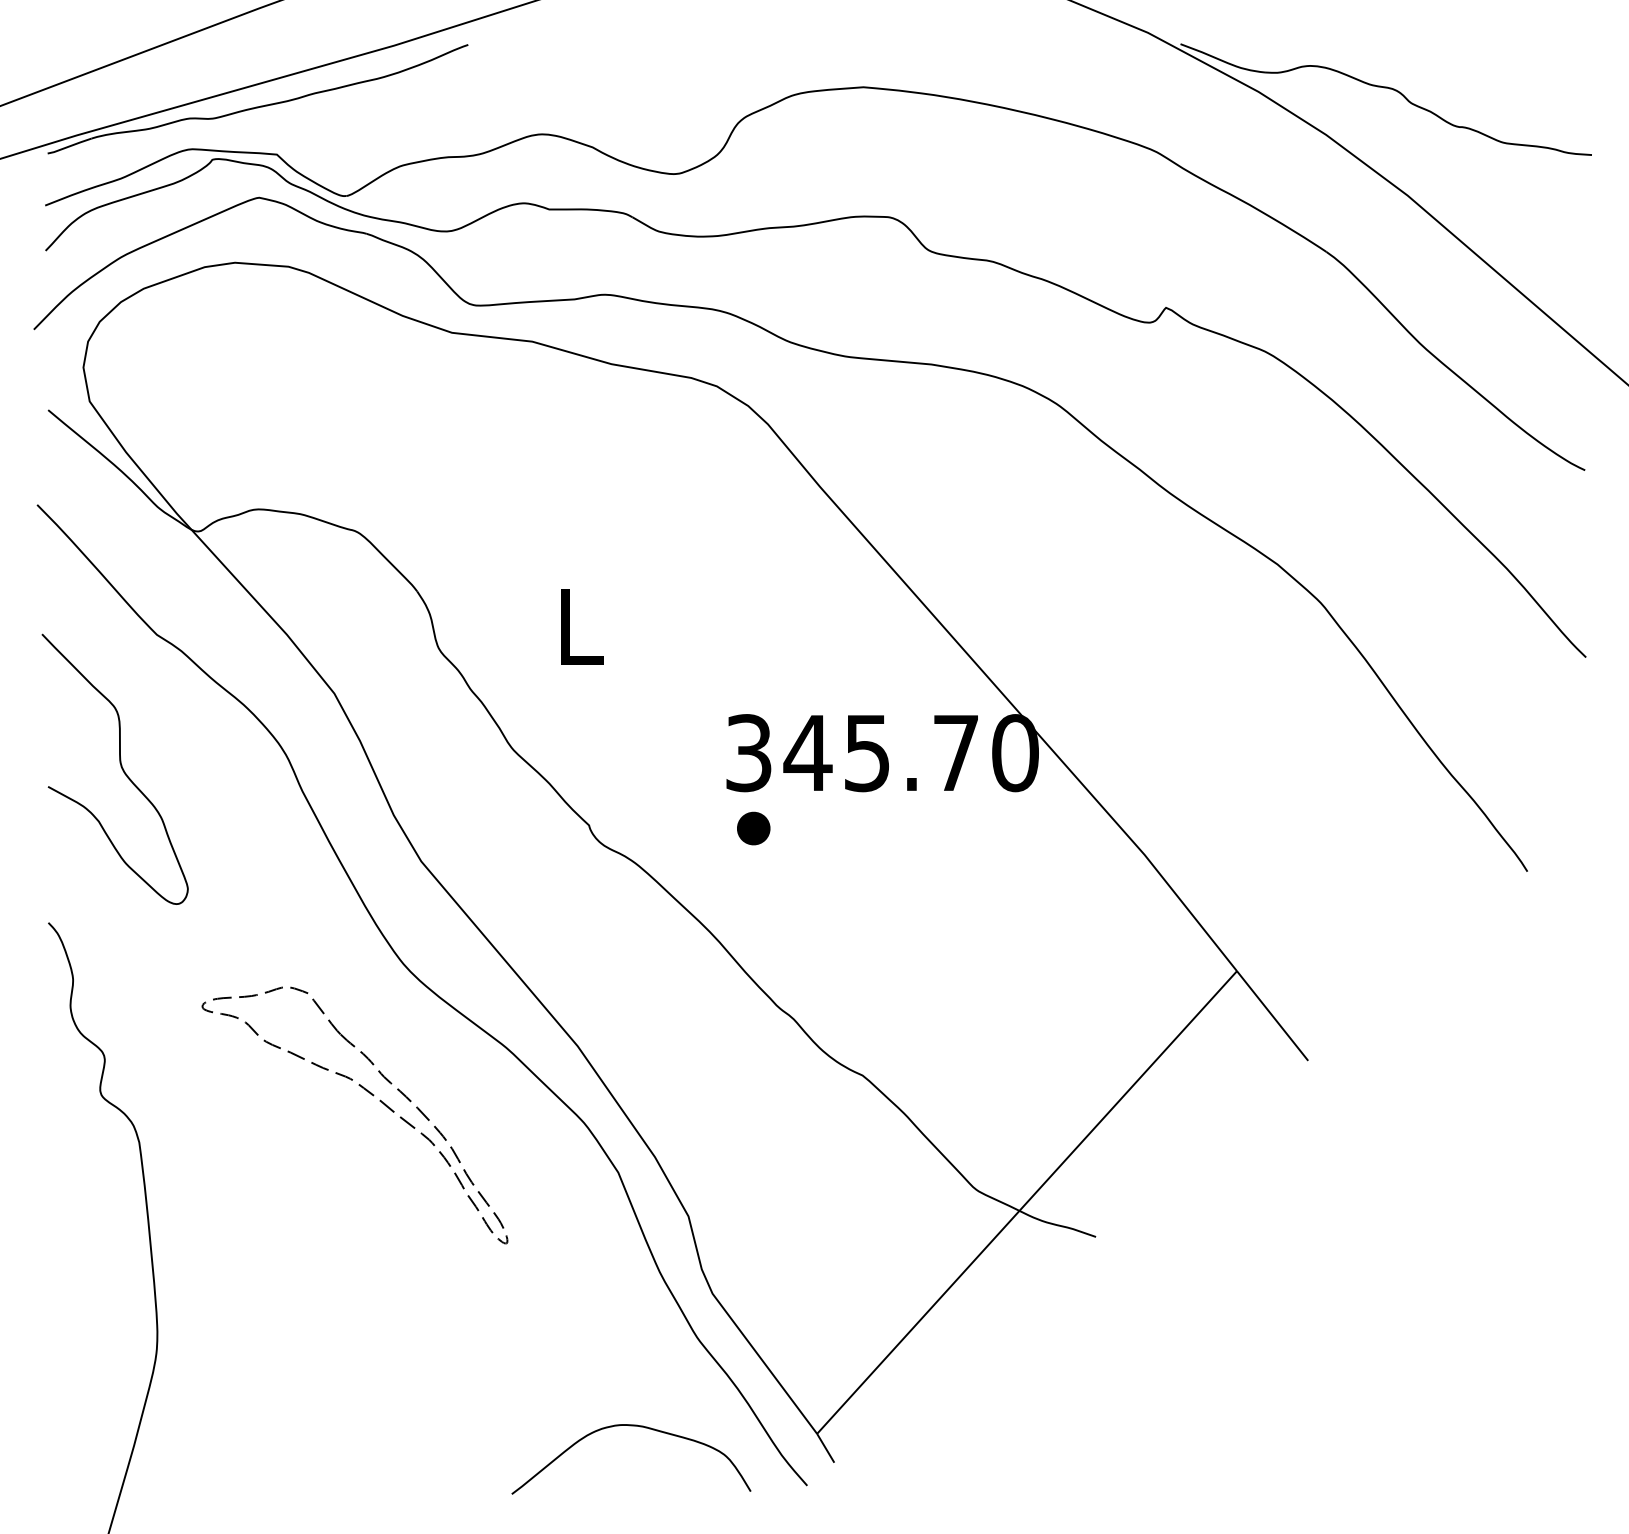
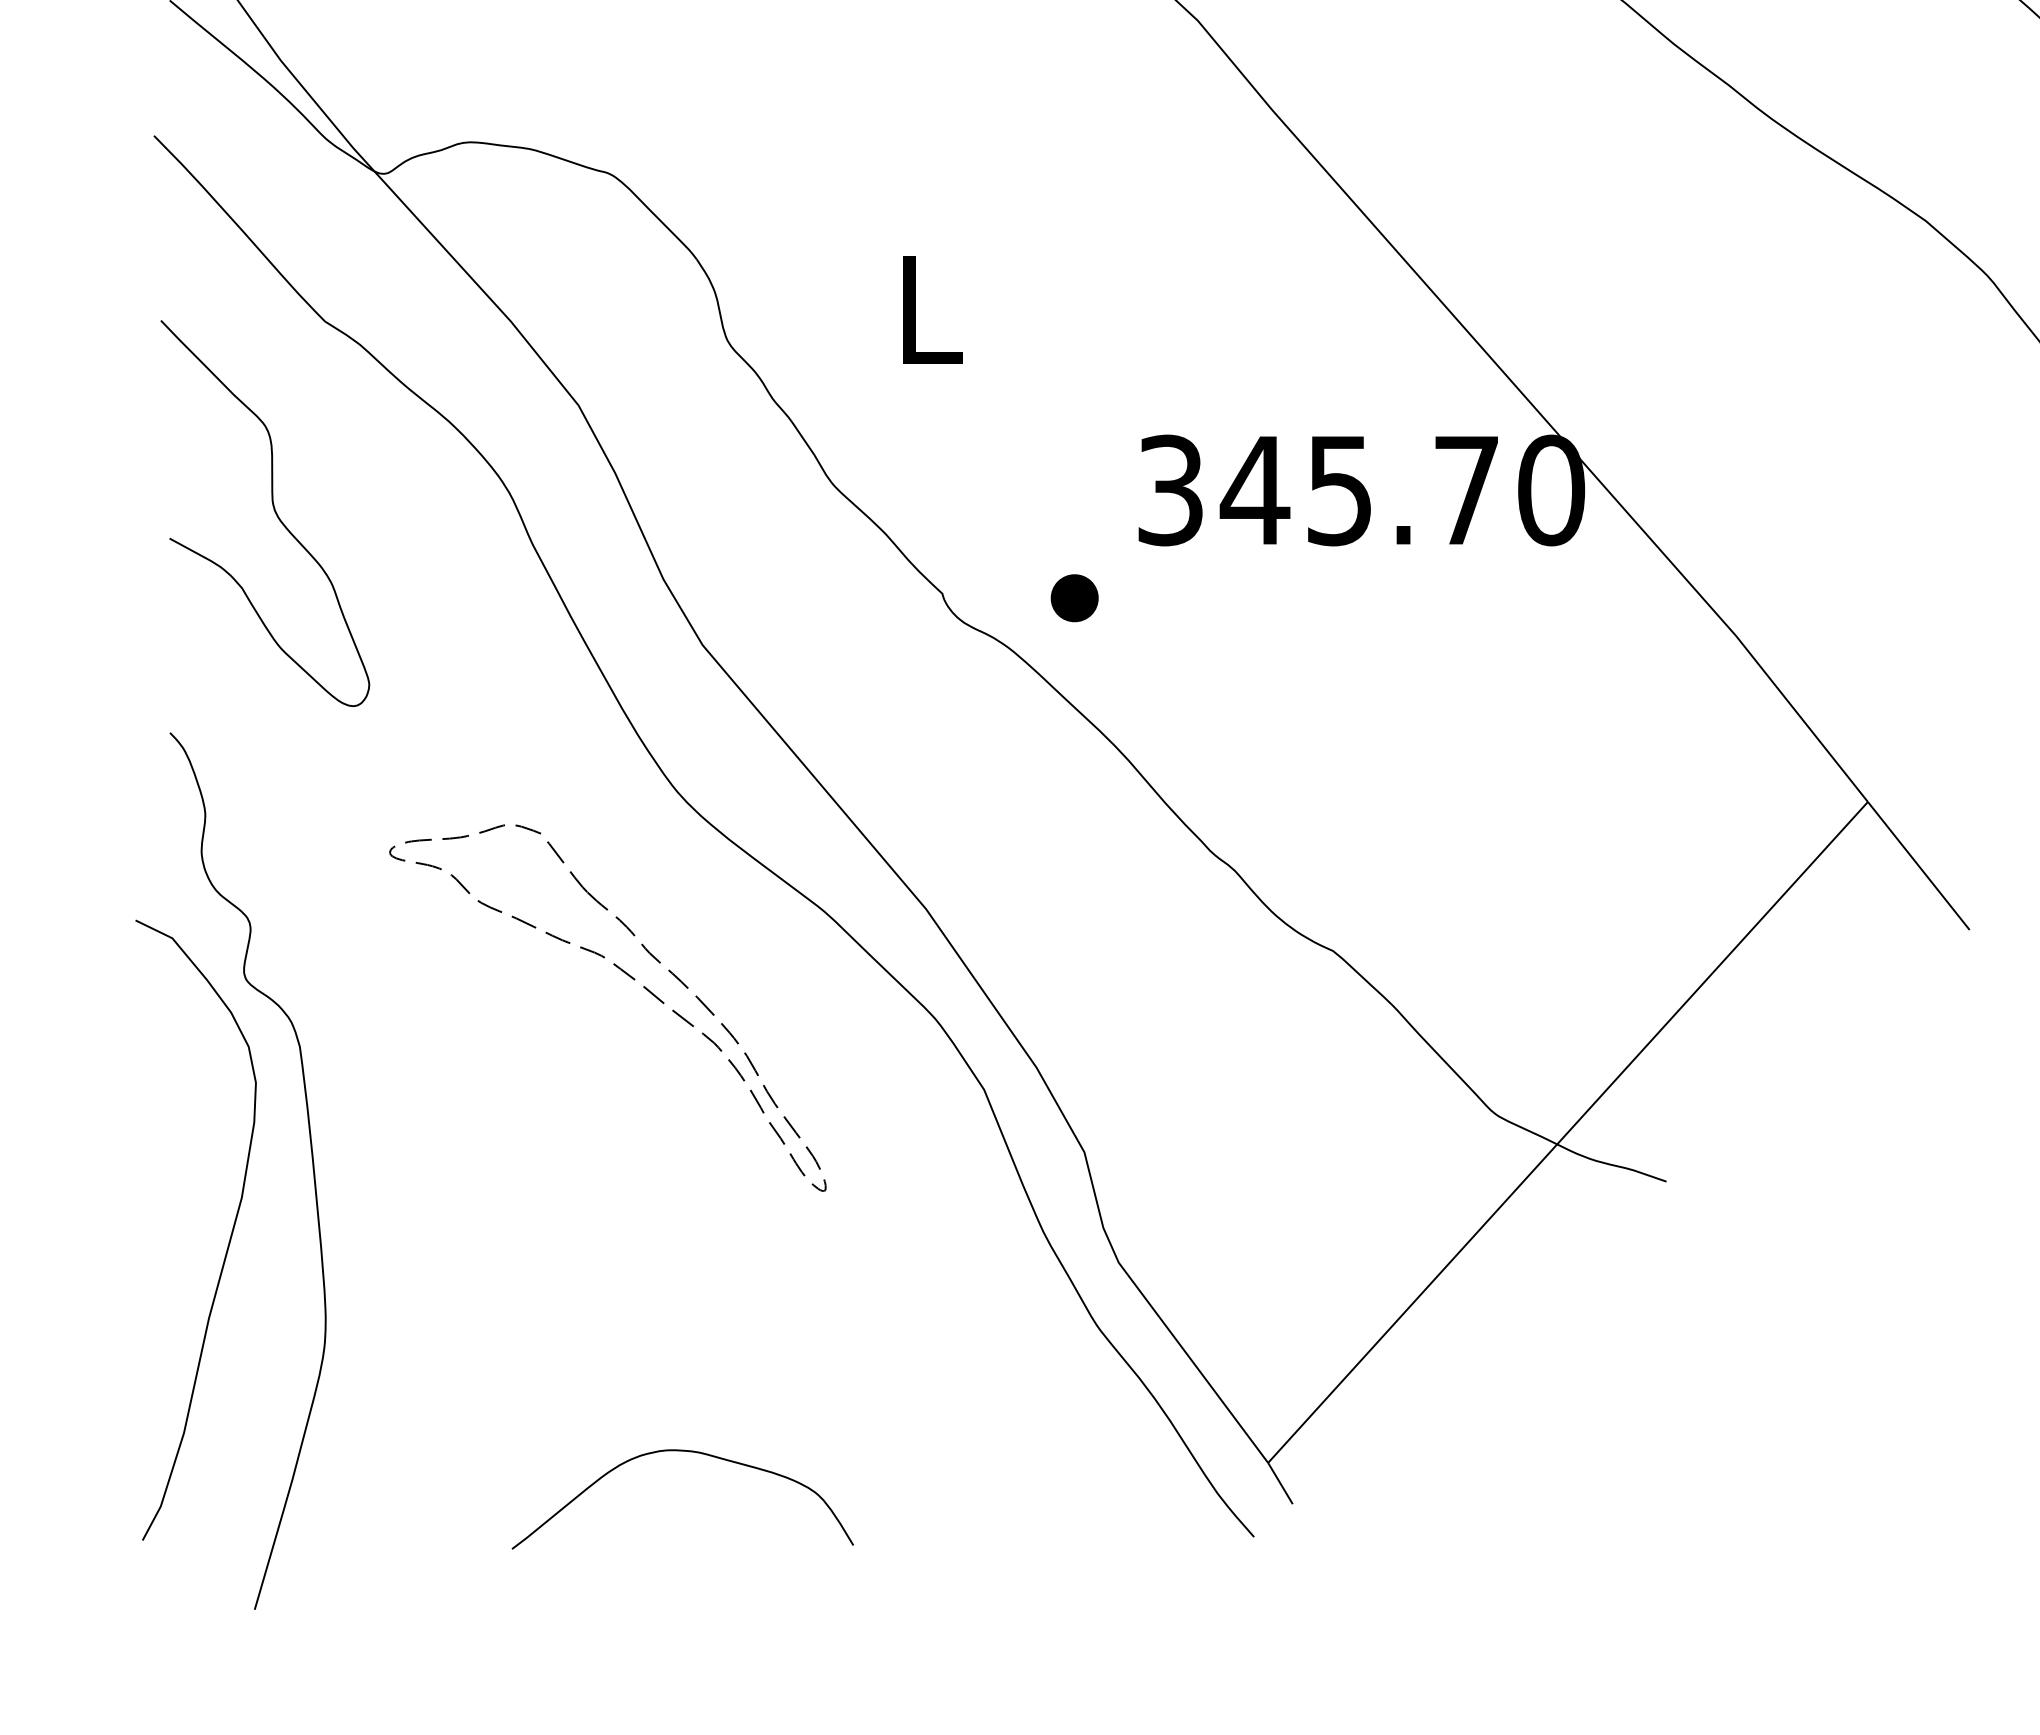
part: (753, 828) -> (1074, 598), moved
curve: (89, 1277) -> (228, 1239), added
curve: (631, 1426) -> (682, 1452), moved

